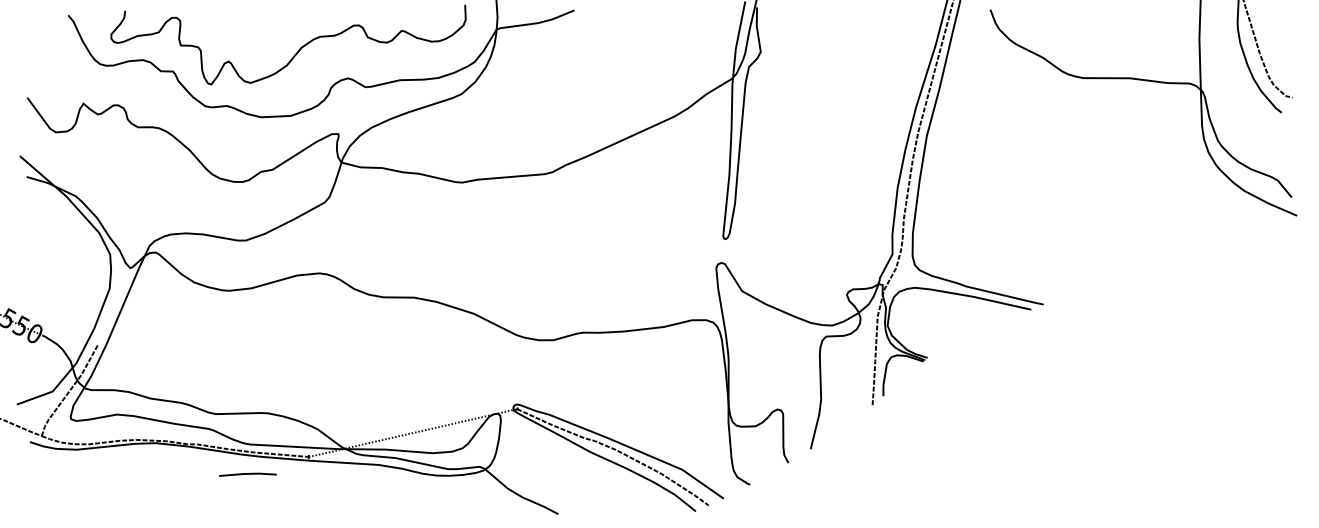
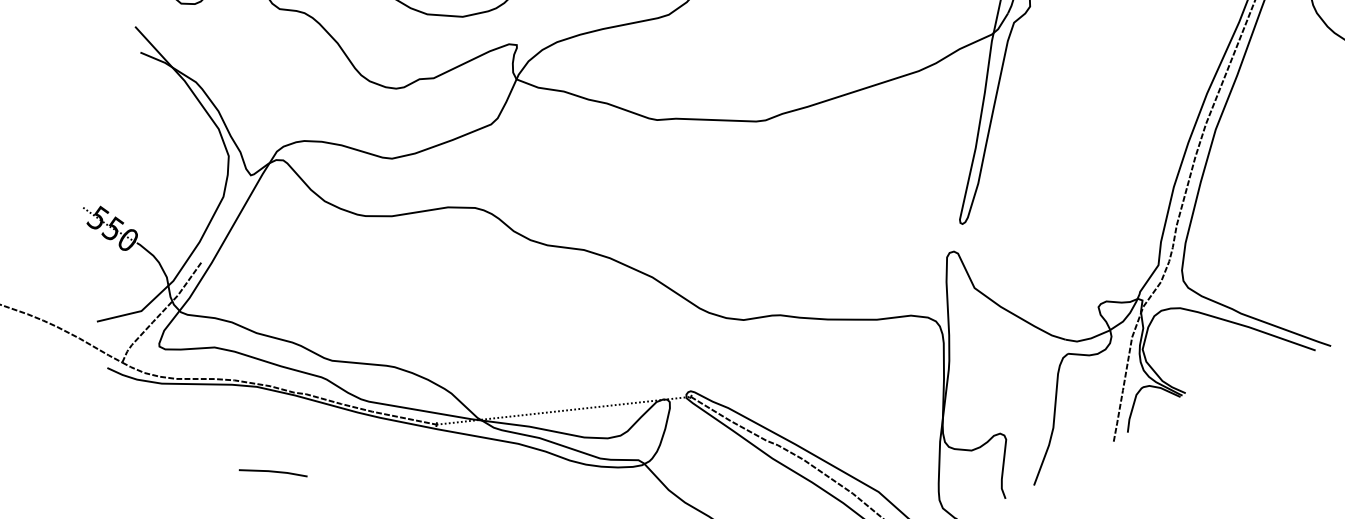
line: (247, 474) -> (272, 472), moved

